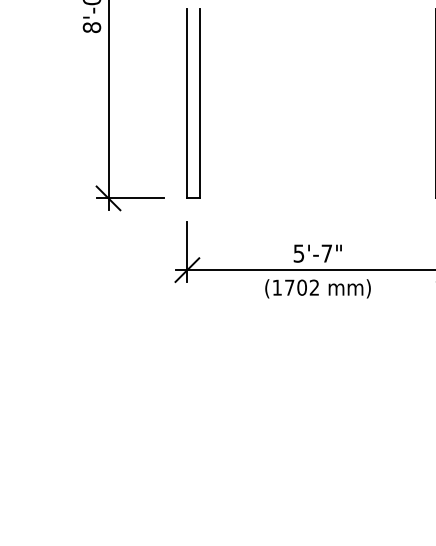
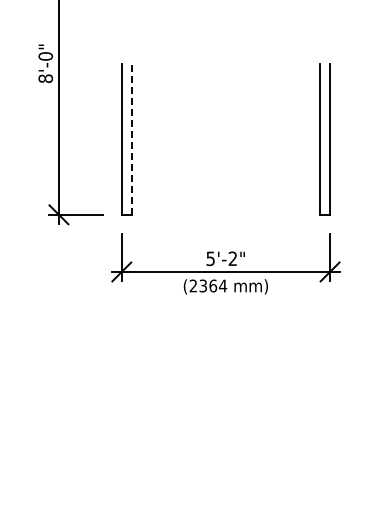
line: (199, 103) -> (131, 139), solid -> dashed
text: (326, 253) -> (232, 258), 5'-7" -> 5'-2"
text: (296, 287) -> (208, 285), (1702 -> (2364

